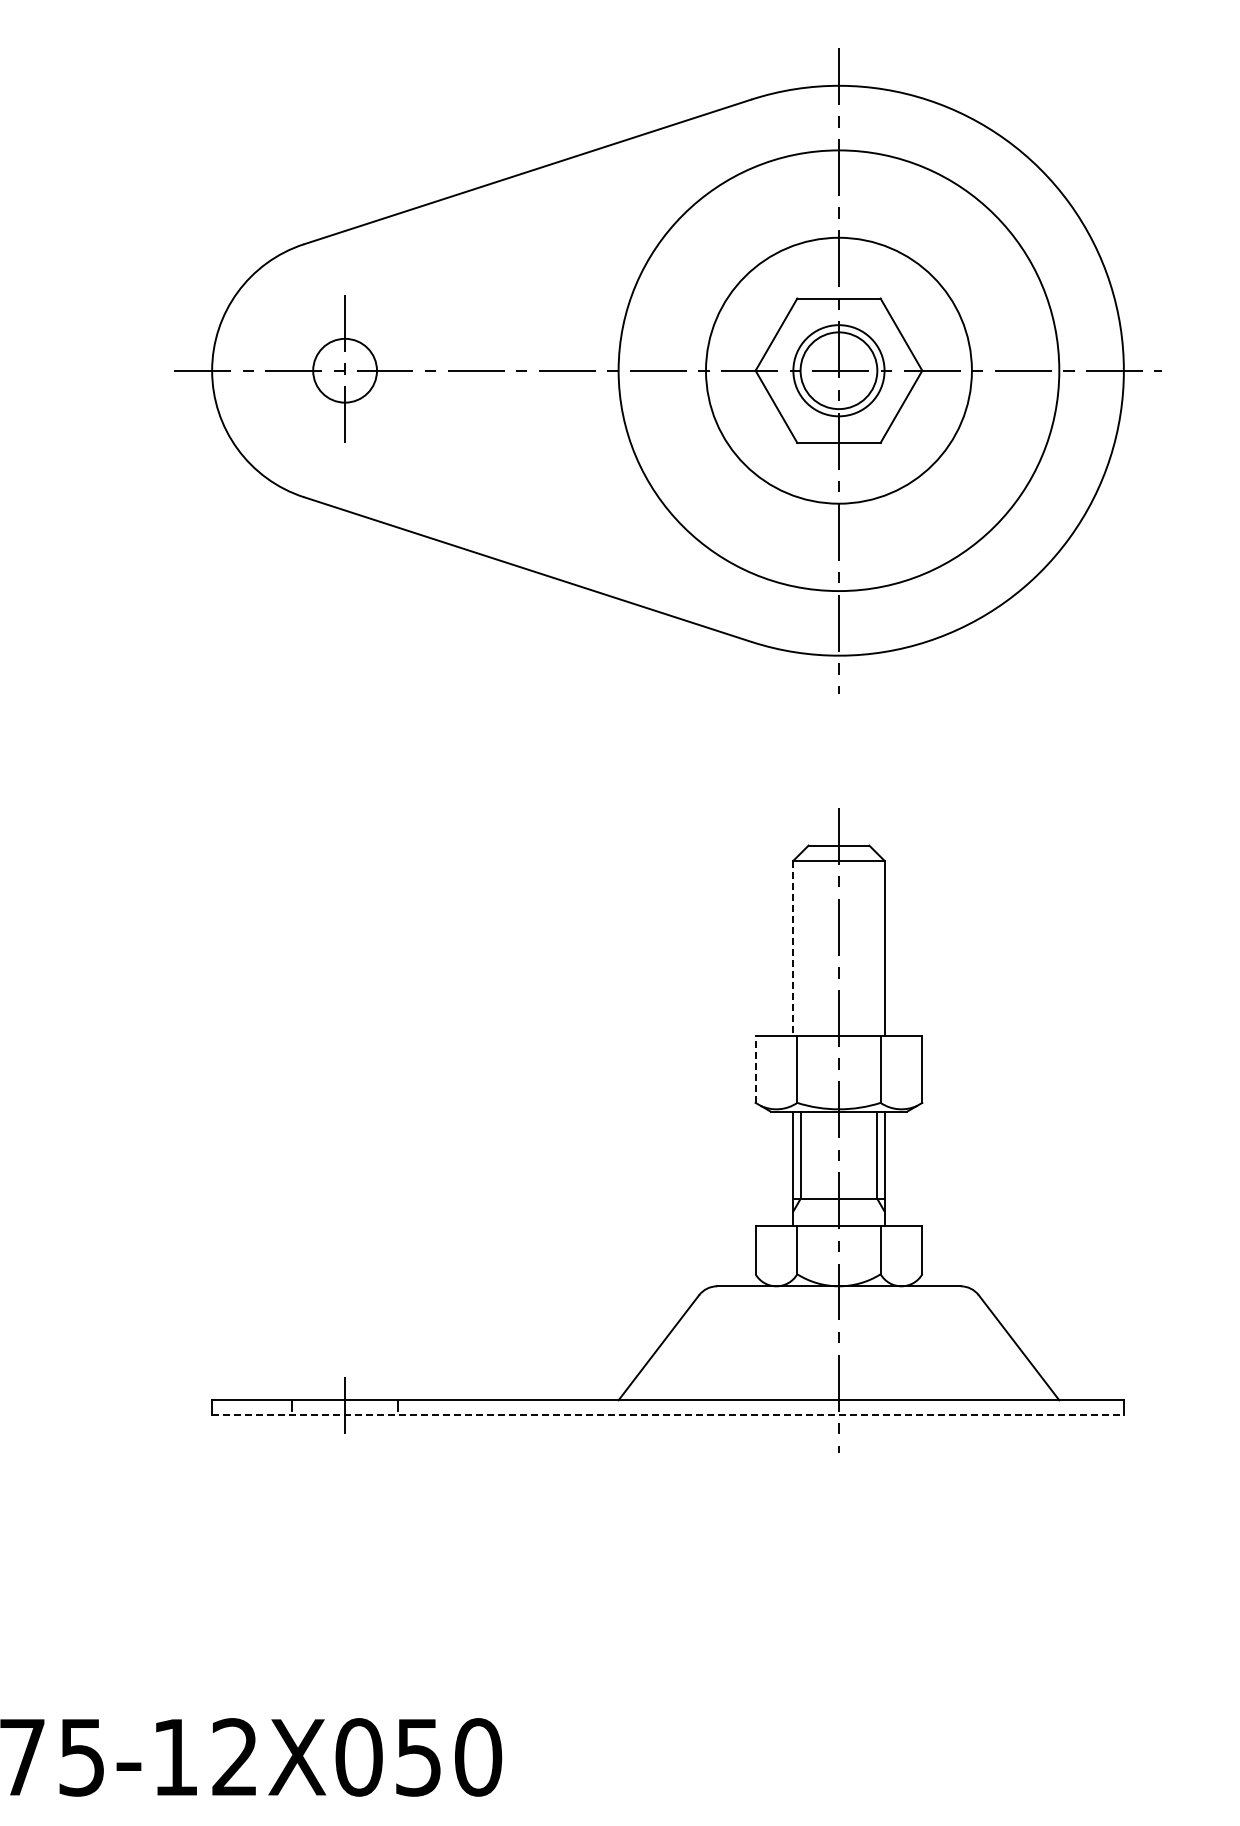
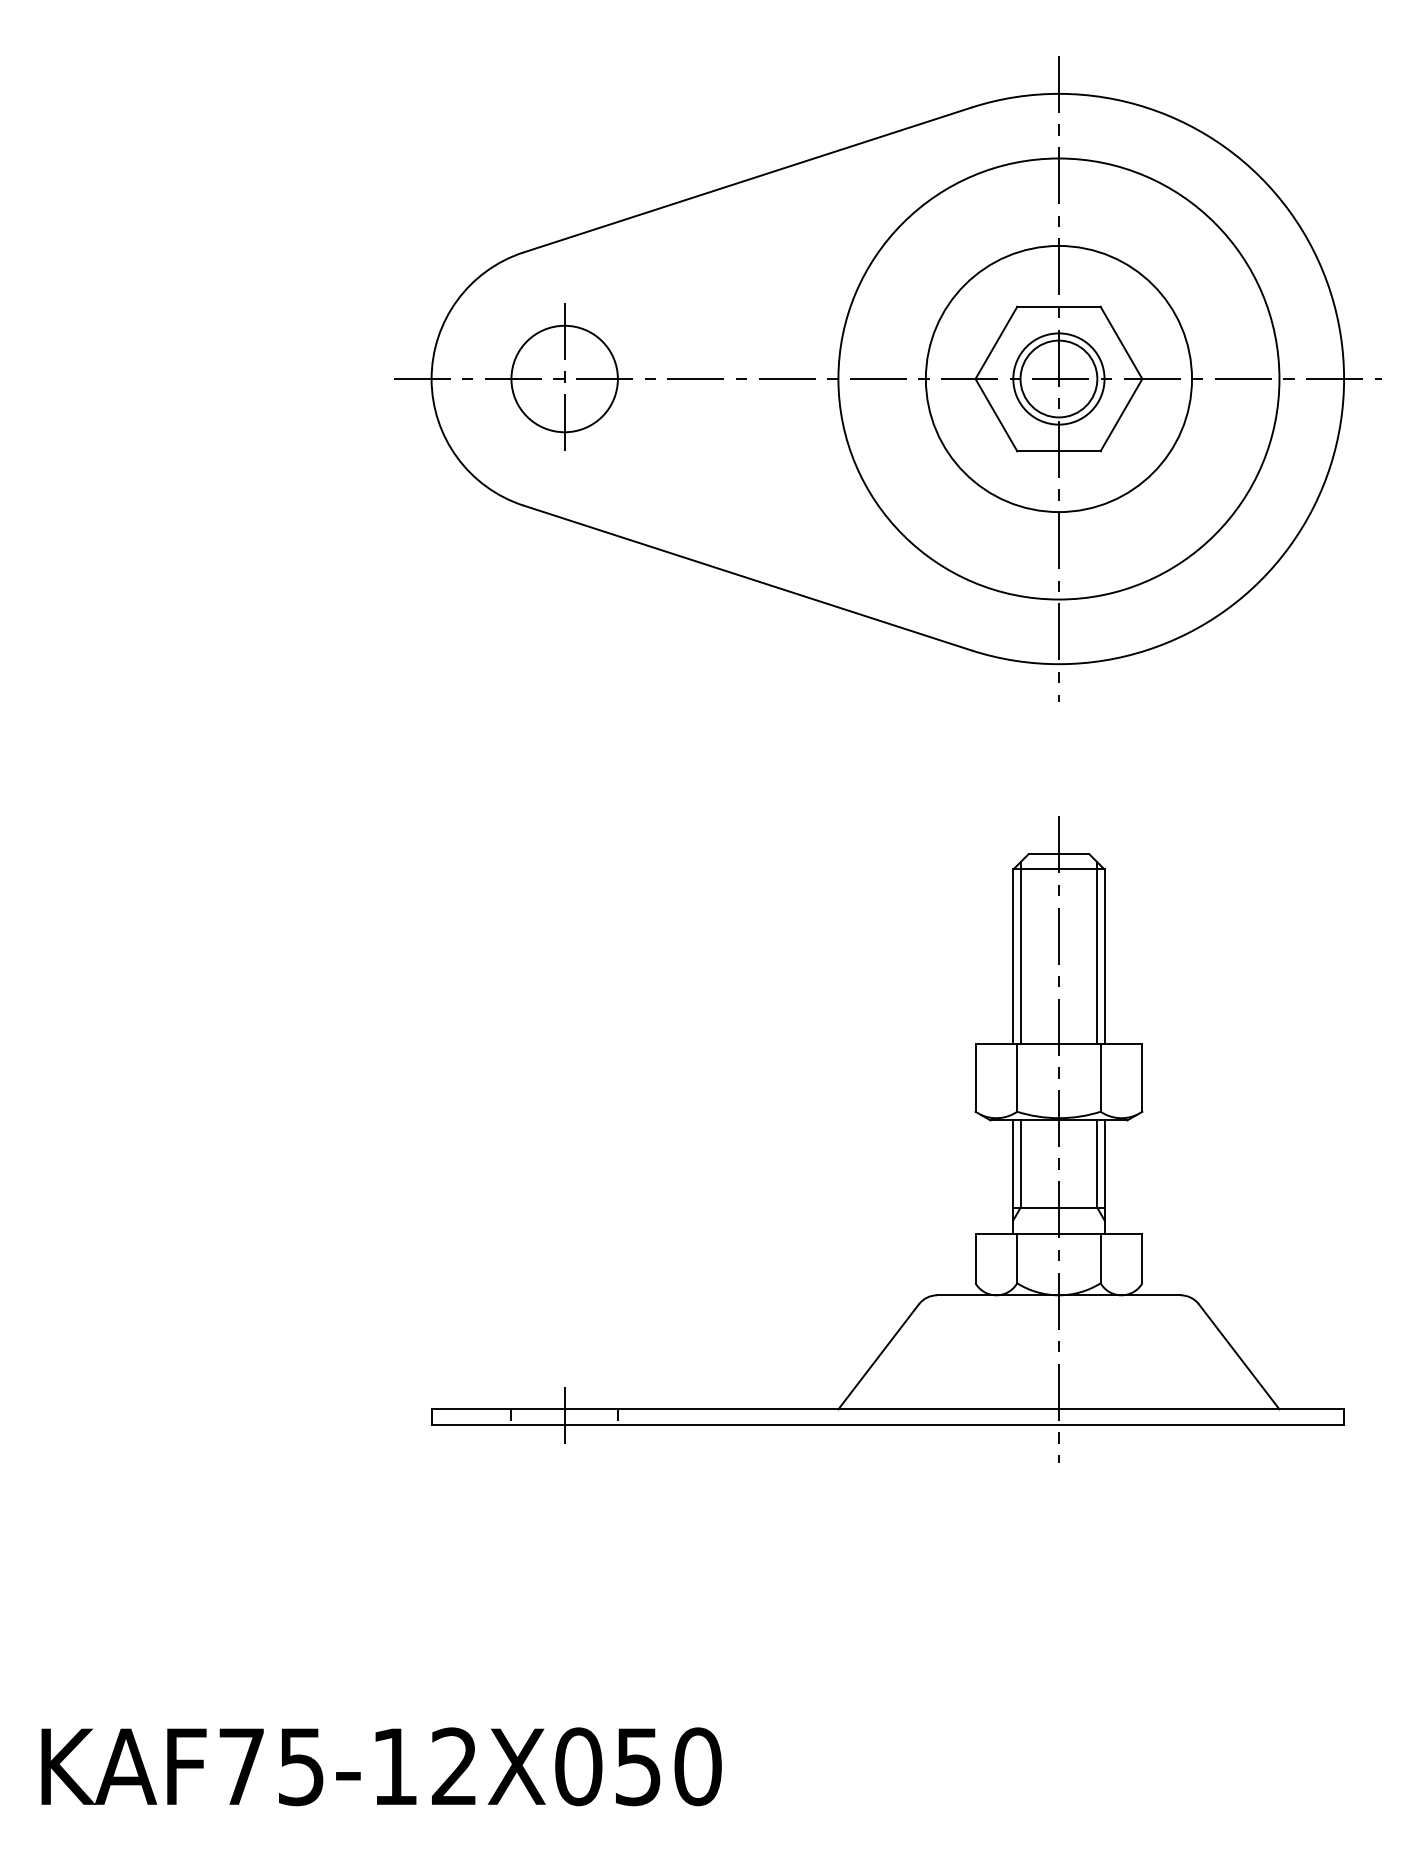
circle: (344, 370) -> (564, 378), size x1.67
line: (800, 944) -> (1020, 953), added
line: (877, 944) -> (1097, 953), added
line: (793, 948) -> (1013, 957), dashed -> solid
line: (755, 1069) -> (975, 1078), dashed -> solid
line: (668, 1415) -> (888, 1424), dashed -> solid

